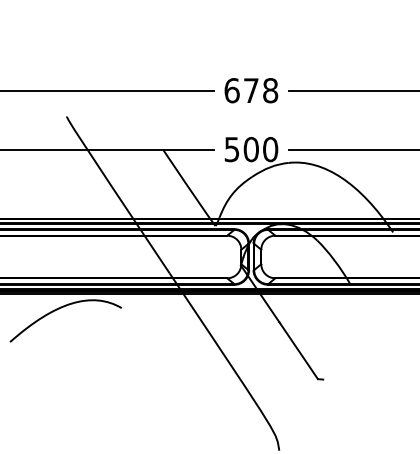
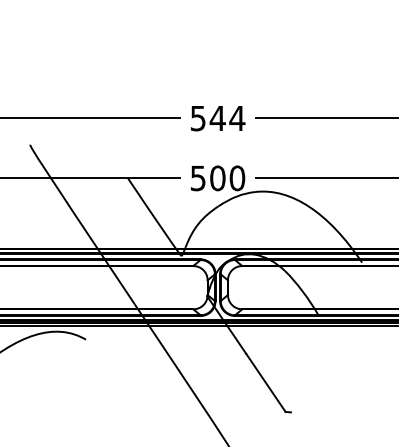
text: (251, 90) -> (218, 118), 678 -> 544

